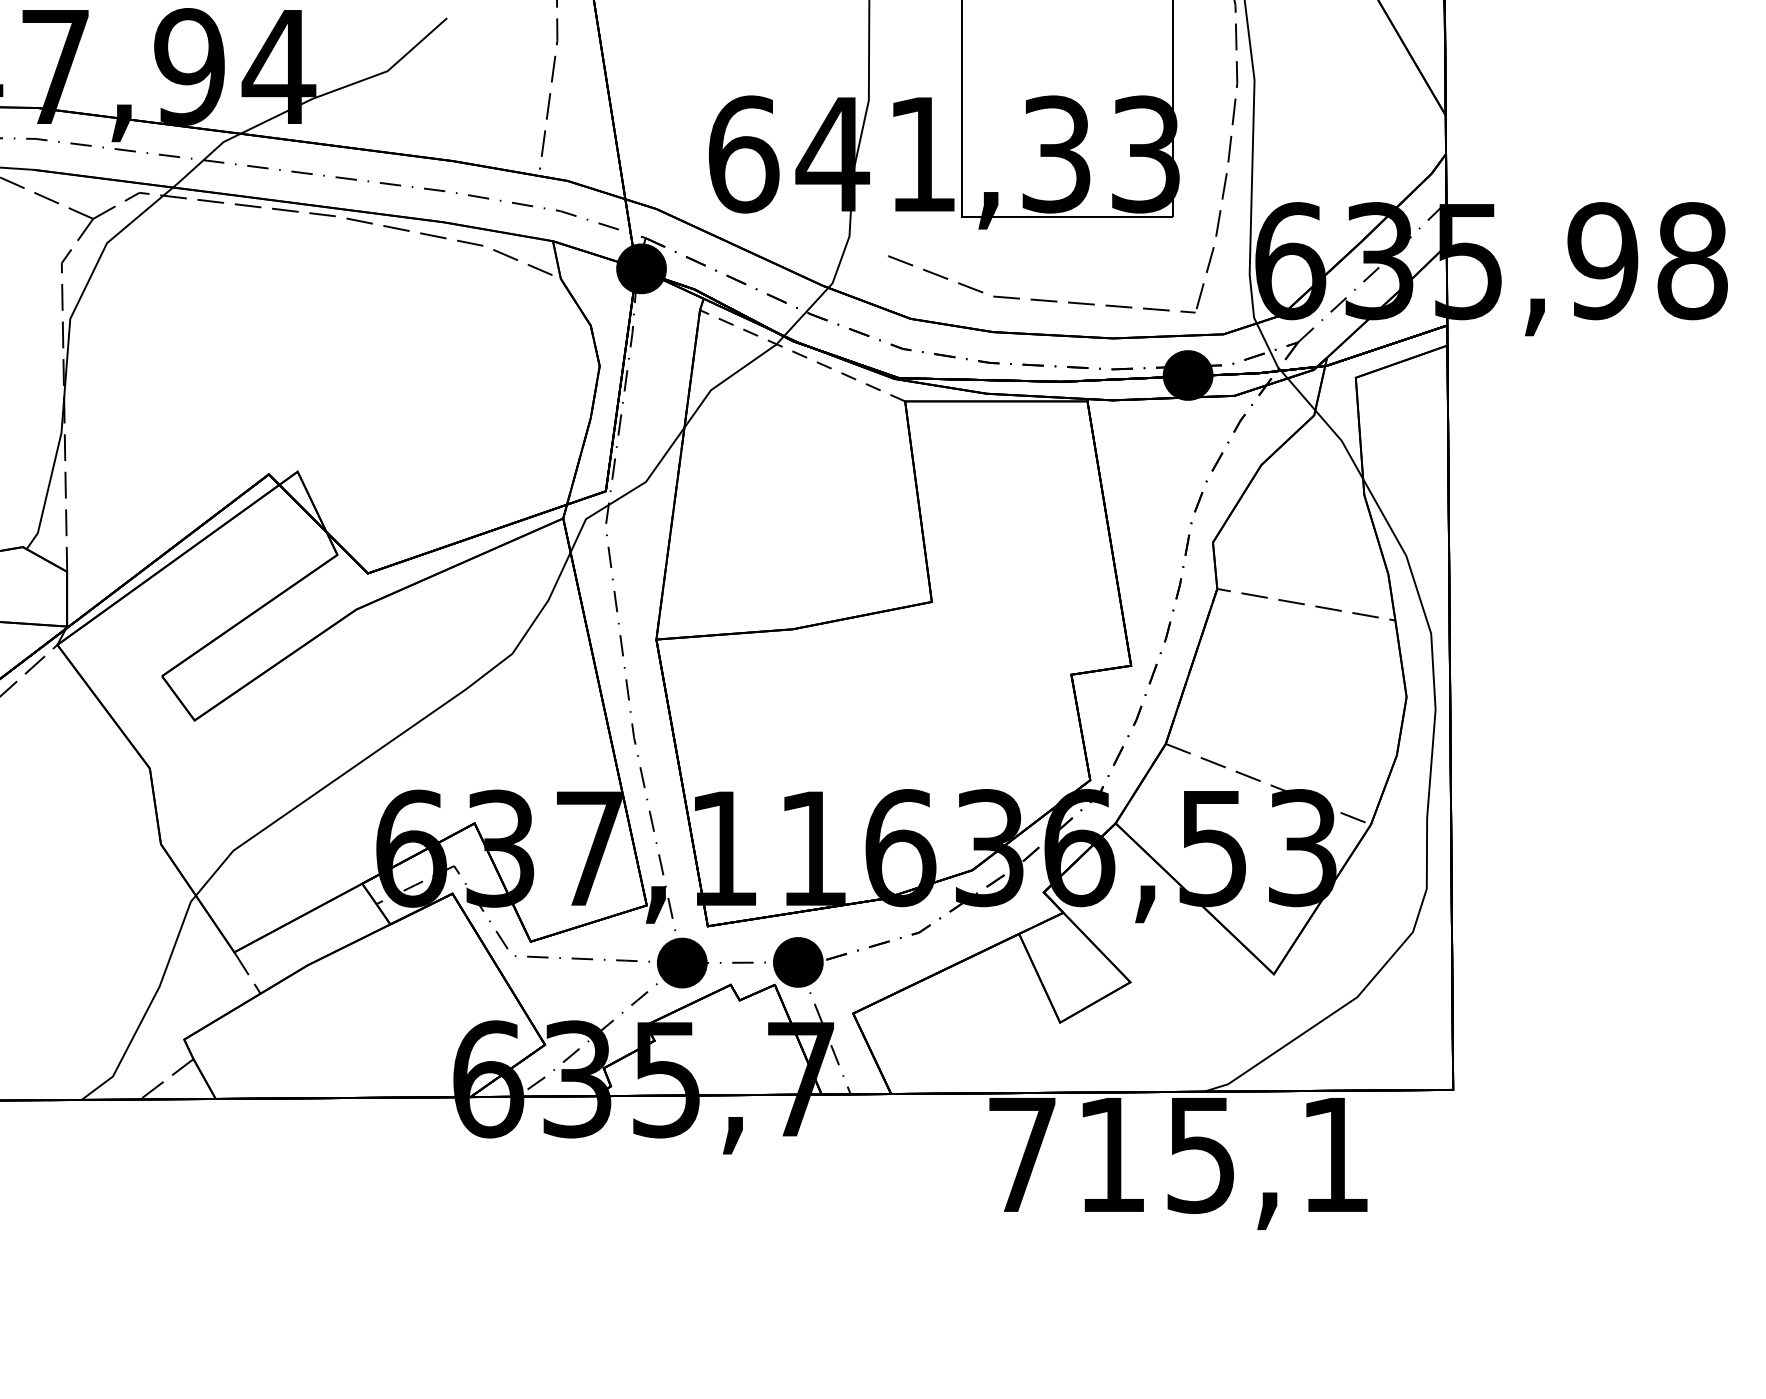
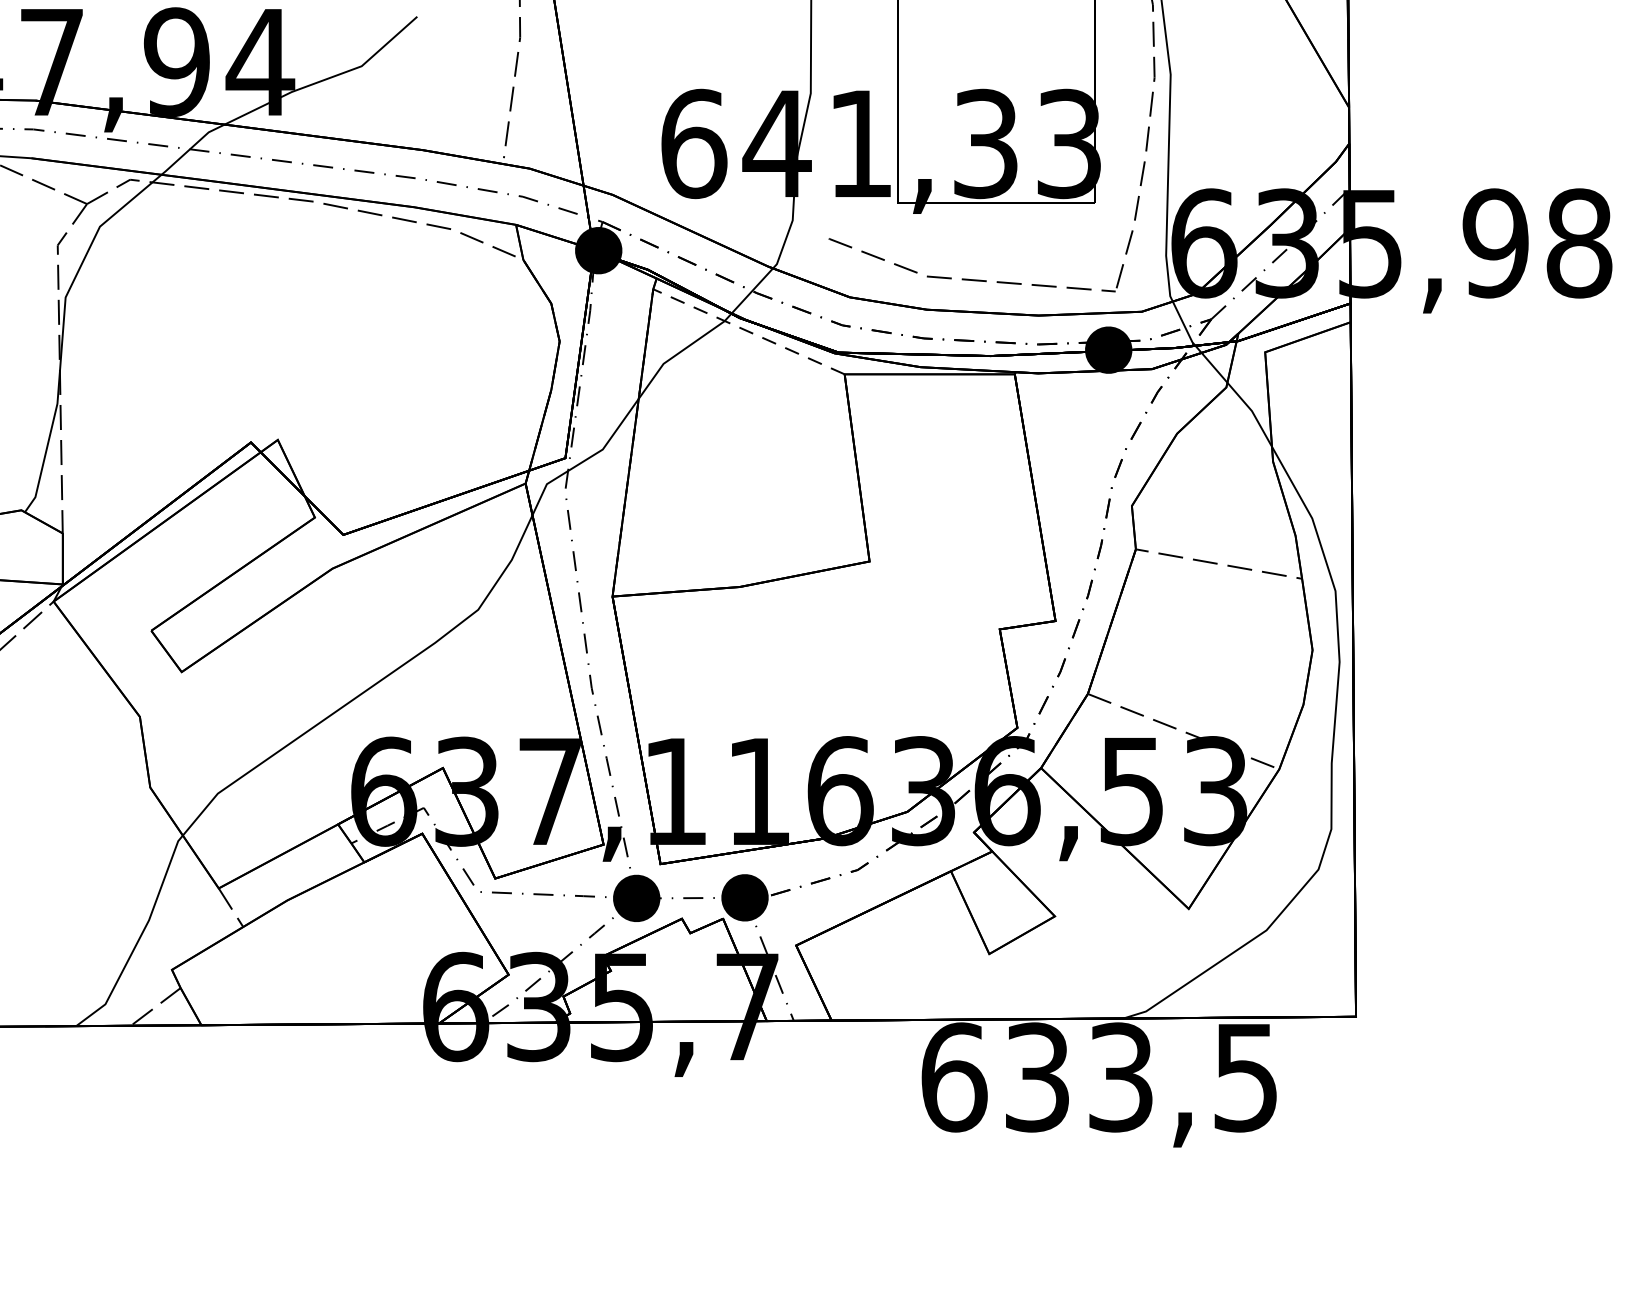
text: (1177, 1154) -> (1098, 1077), 715,1 -> 633,5

